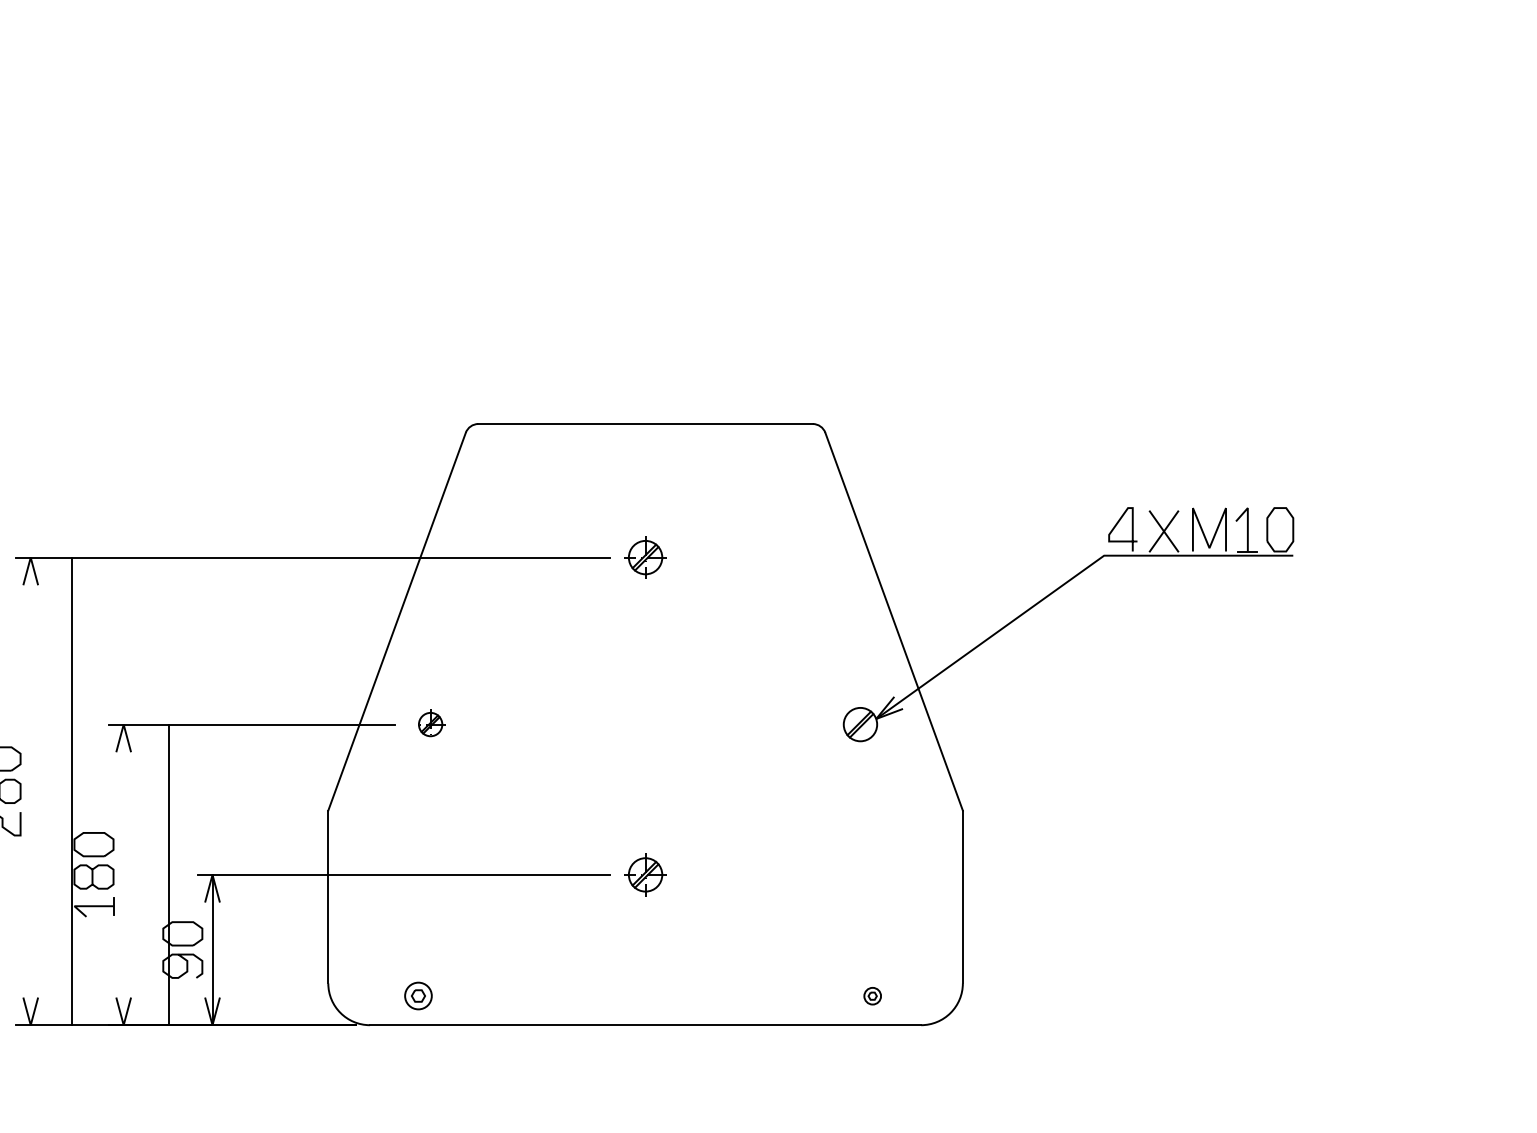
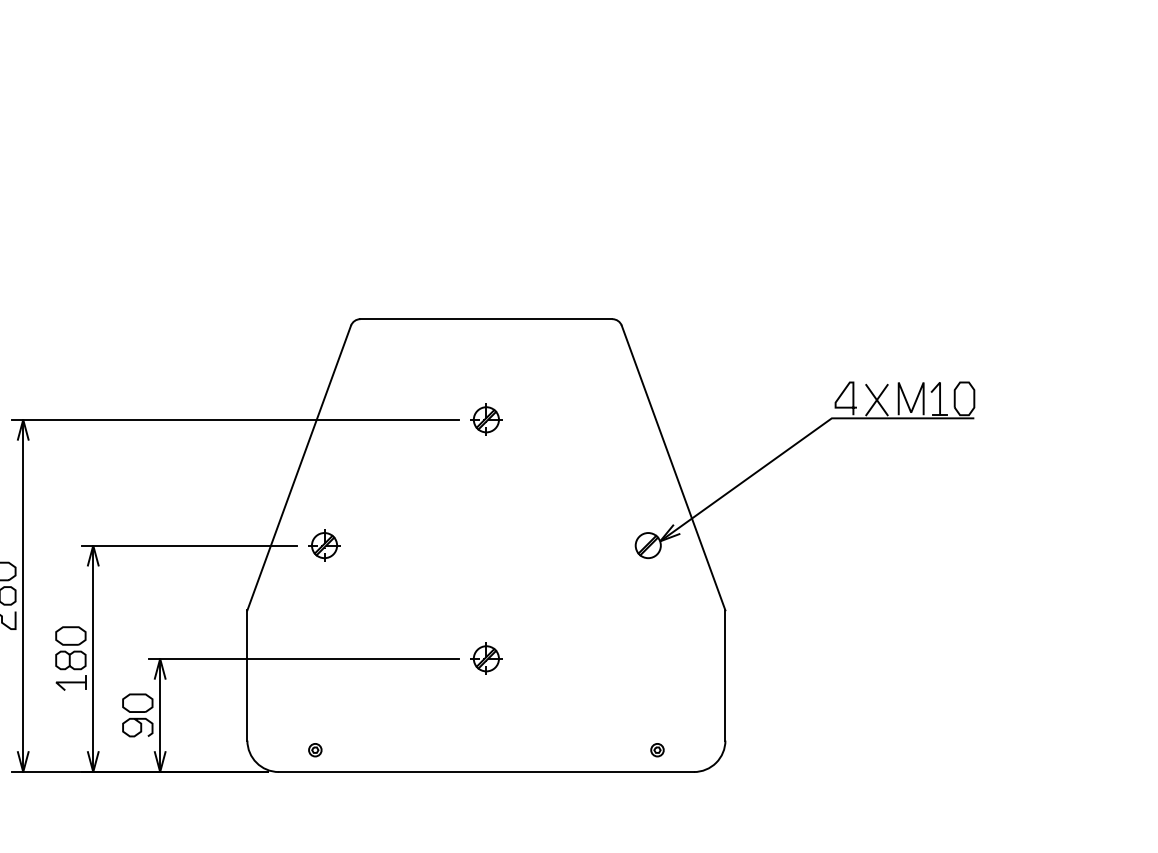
part: (430, 724) -> (324, 545), size x1.43
line: (71, 791) -> (23, 595), moved
line: (168, 874) -> (93, 658), moved
part: (418, 996) -> (315, 750), size x0.62

